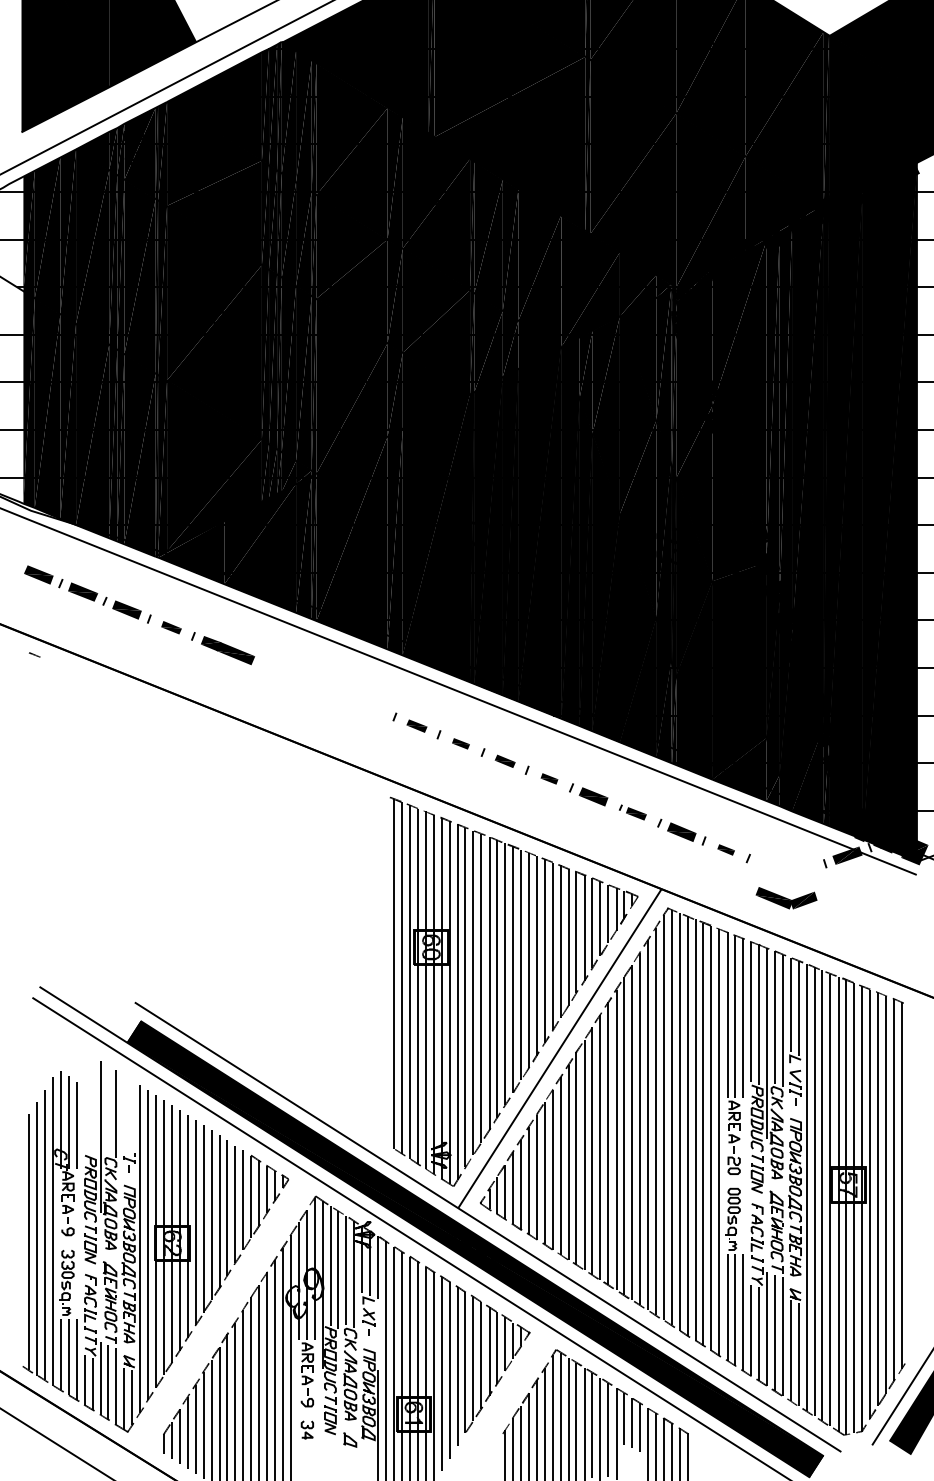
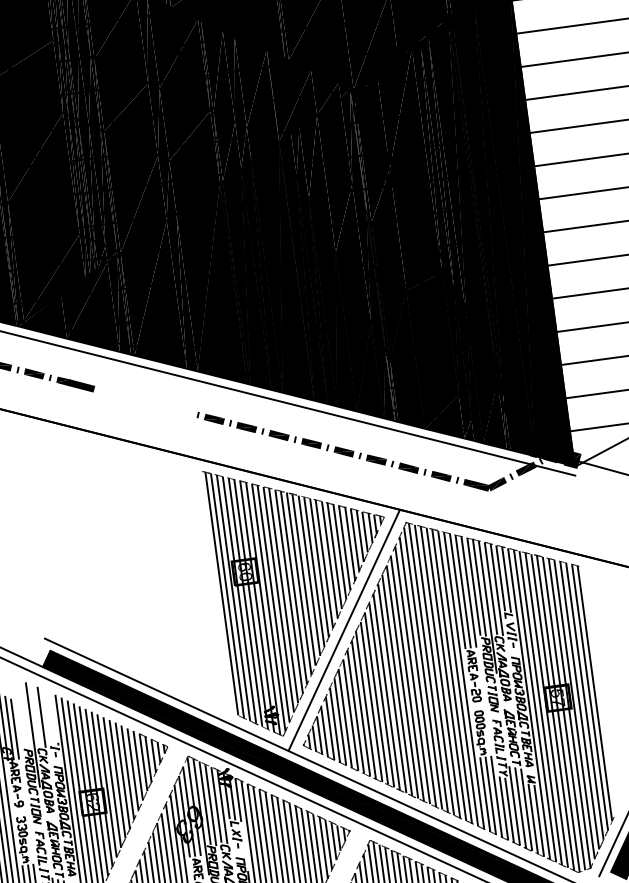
part: (171, 627) -> (34, 373), size x1.43
part: (416, 725) -> (214, 418), size x1.43
part: (460, 743) -> (246, 427), size x1.67
part: (505, 761) -> (279, 435), size x1.43
part: (549, 778) -> (311, 443), size x1.67
part: (632, 812) -> (372, 459), size x1.43
part: (725, 849) -> (440, 476), size x1.67
part: (786, 898) -> (485, 484), moved

